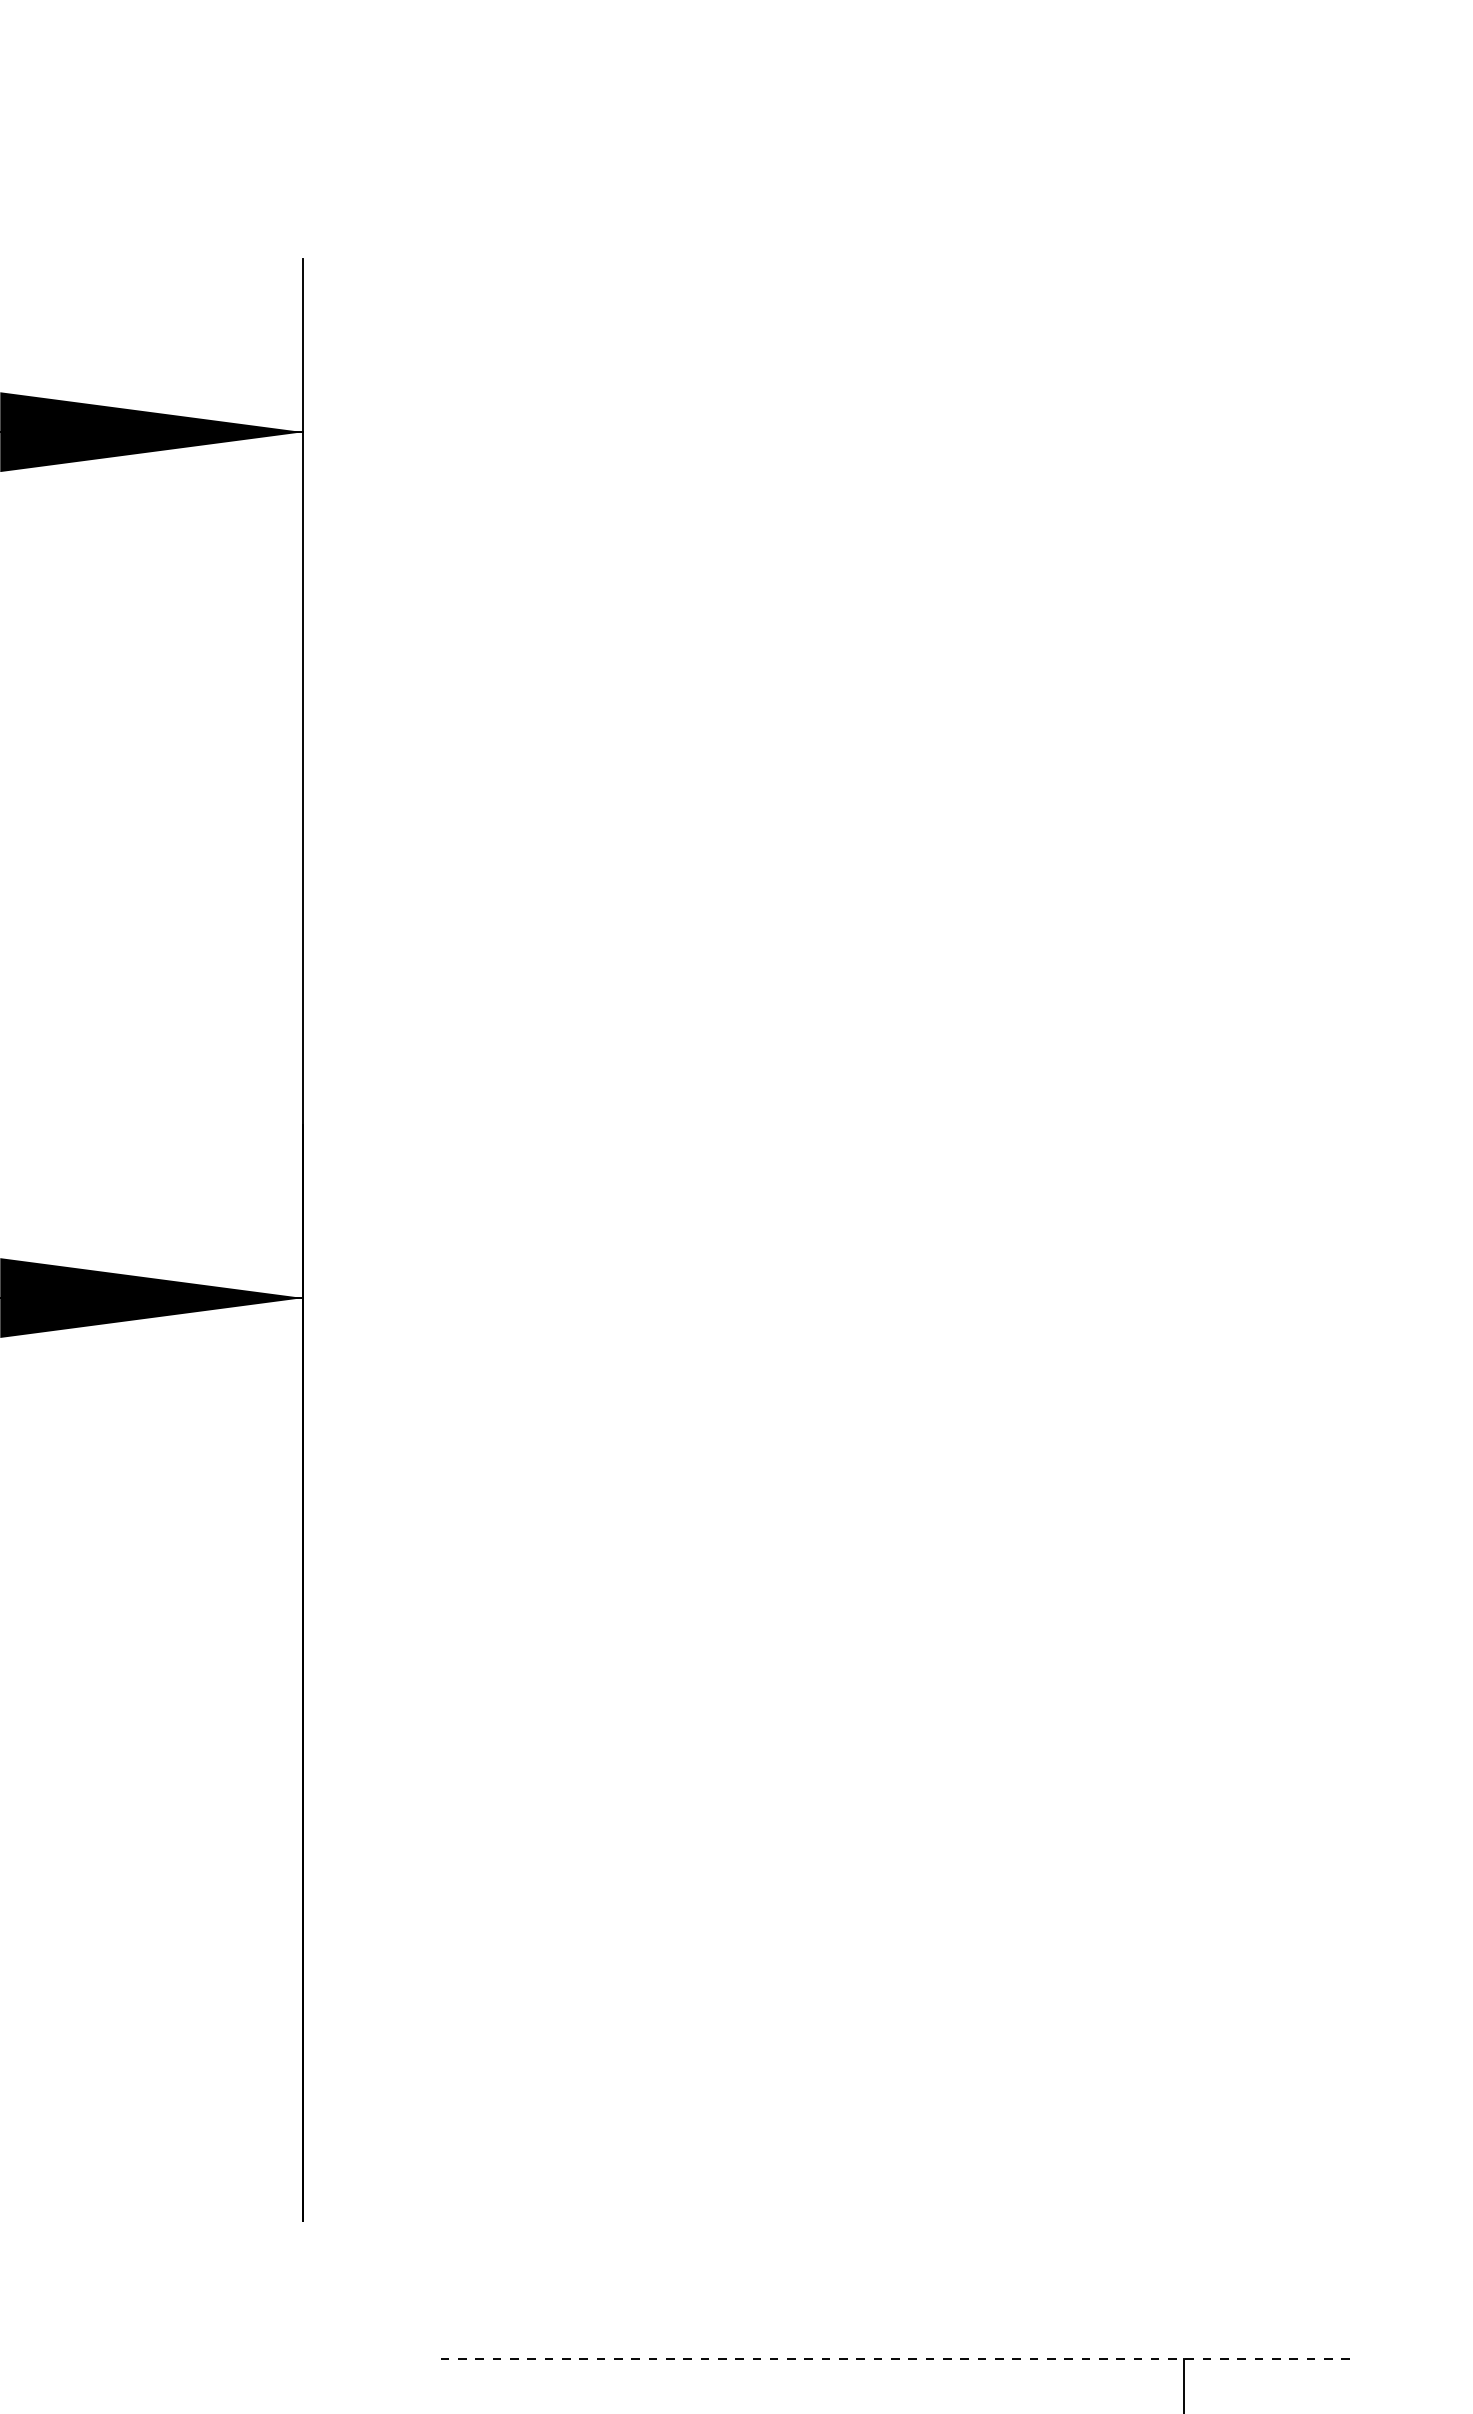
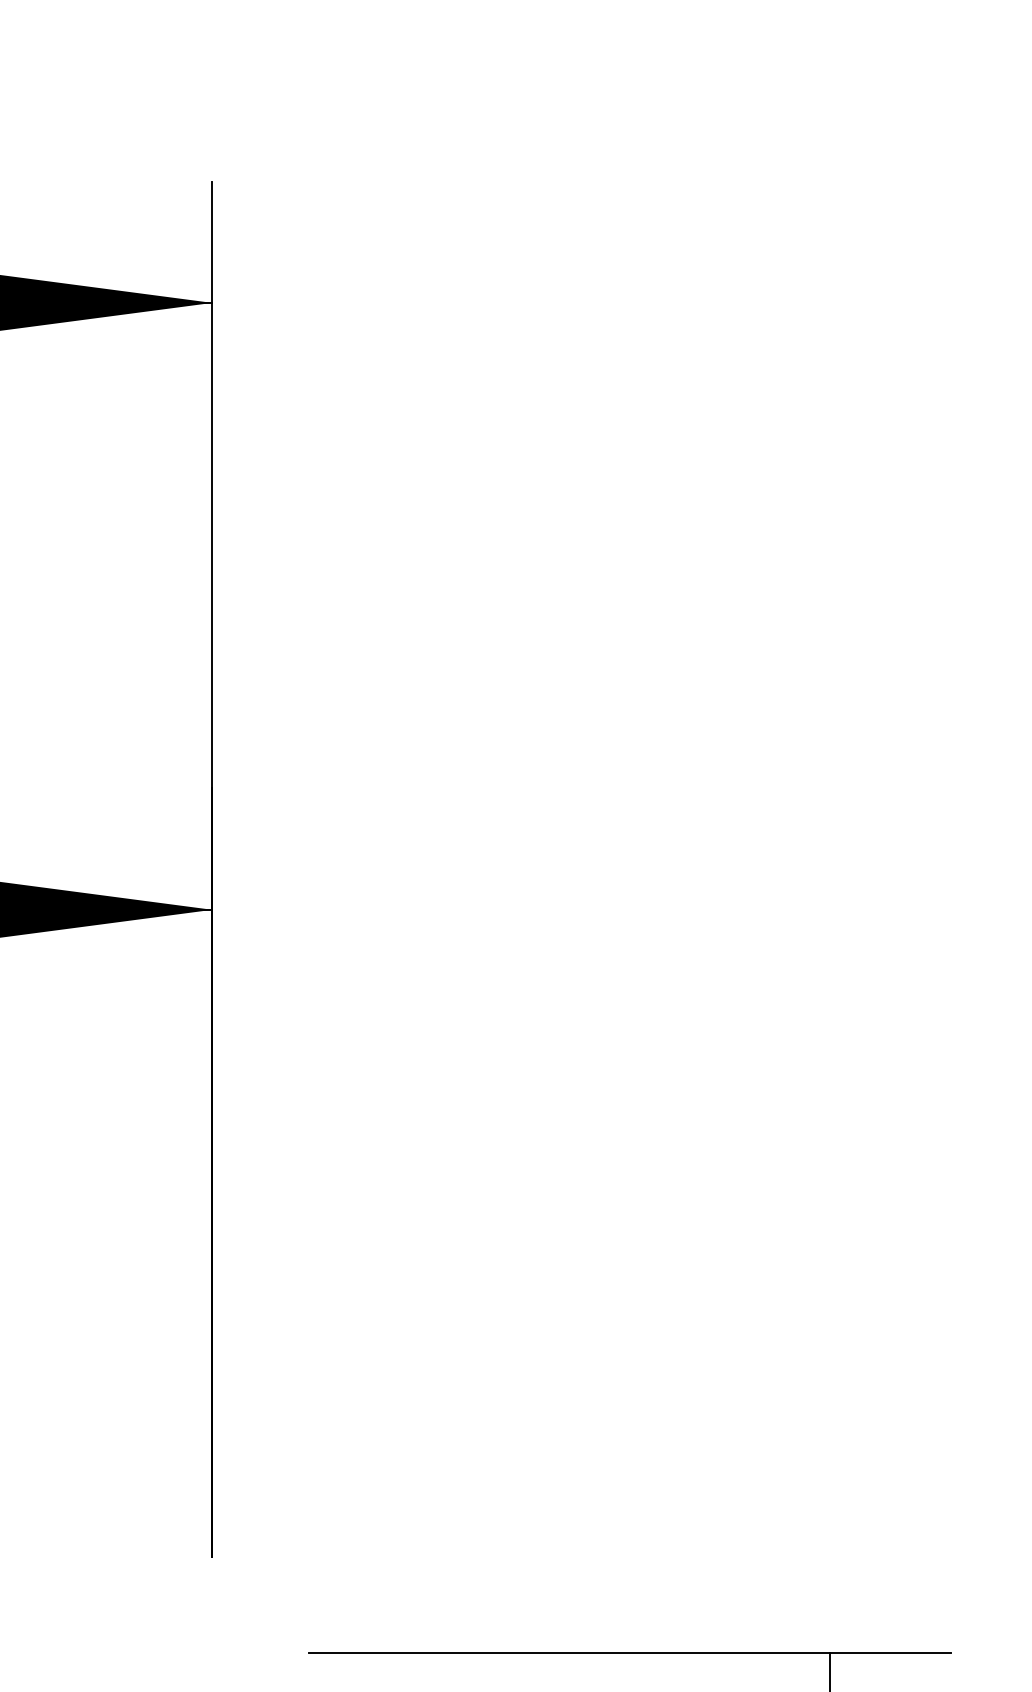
line: (899, 2358) -> (630, 1653), dashed -> solid

